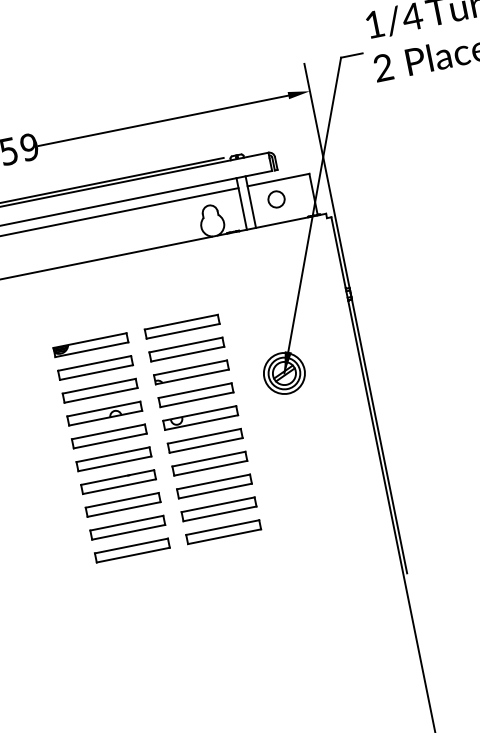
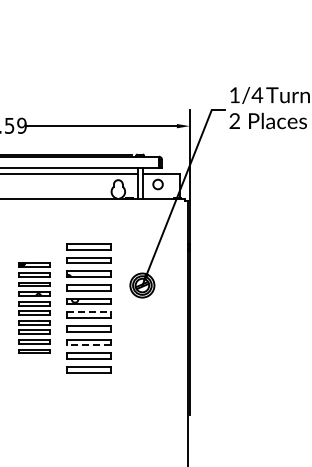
line: (205, 436) -> (89, 312), solid -> dashed
part: (111, 448) -> (34, 308), size x0.7
line: (216, 491) -> (89, 345), solid -> dashed

